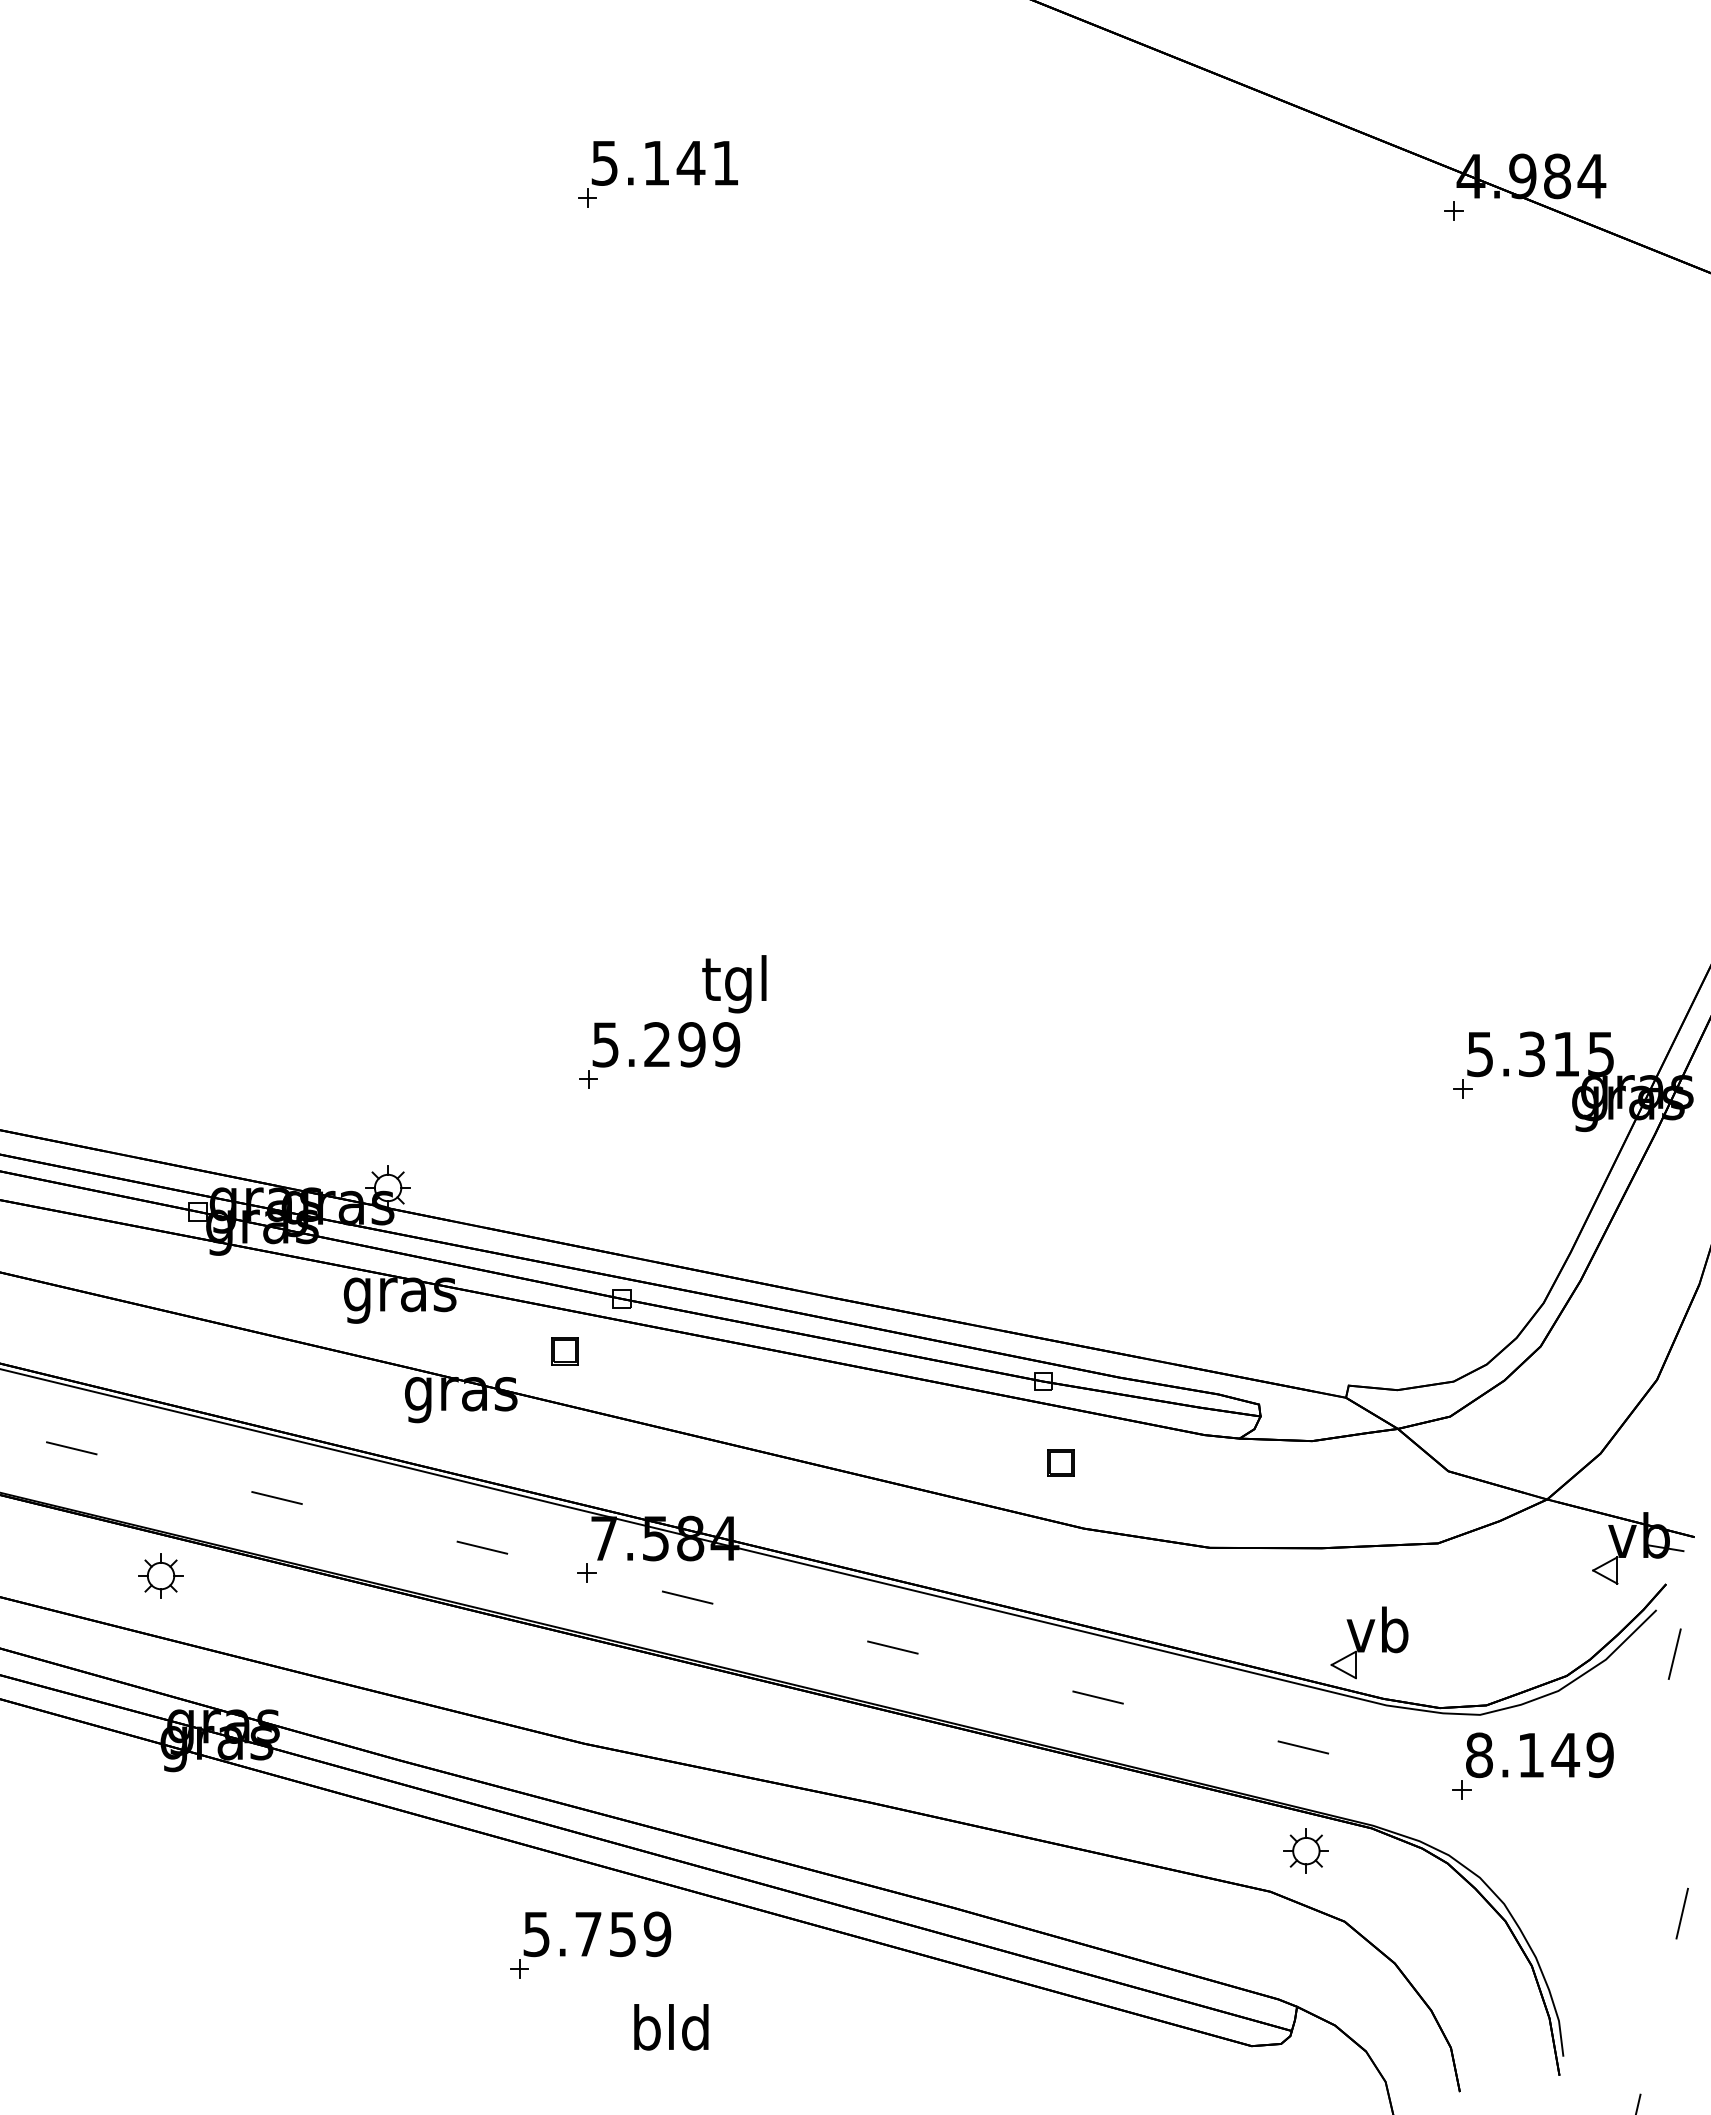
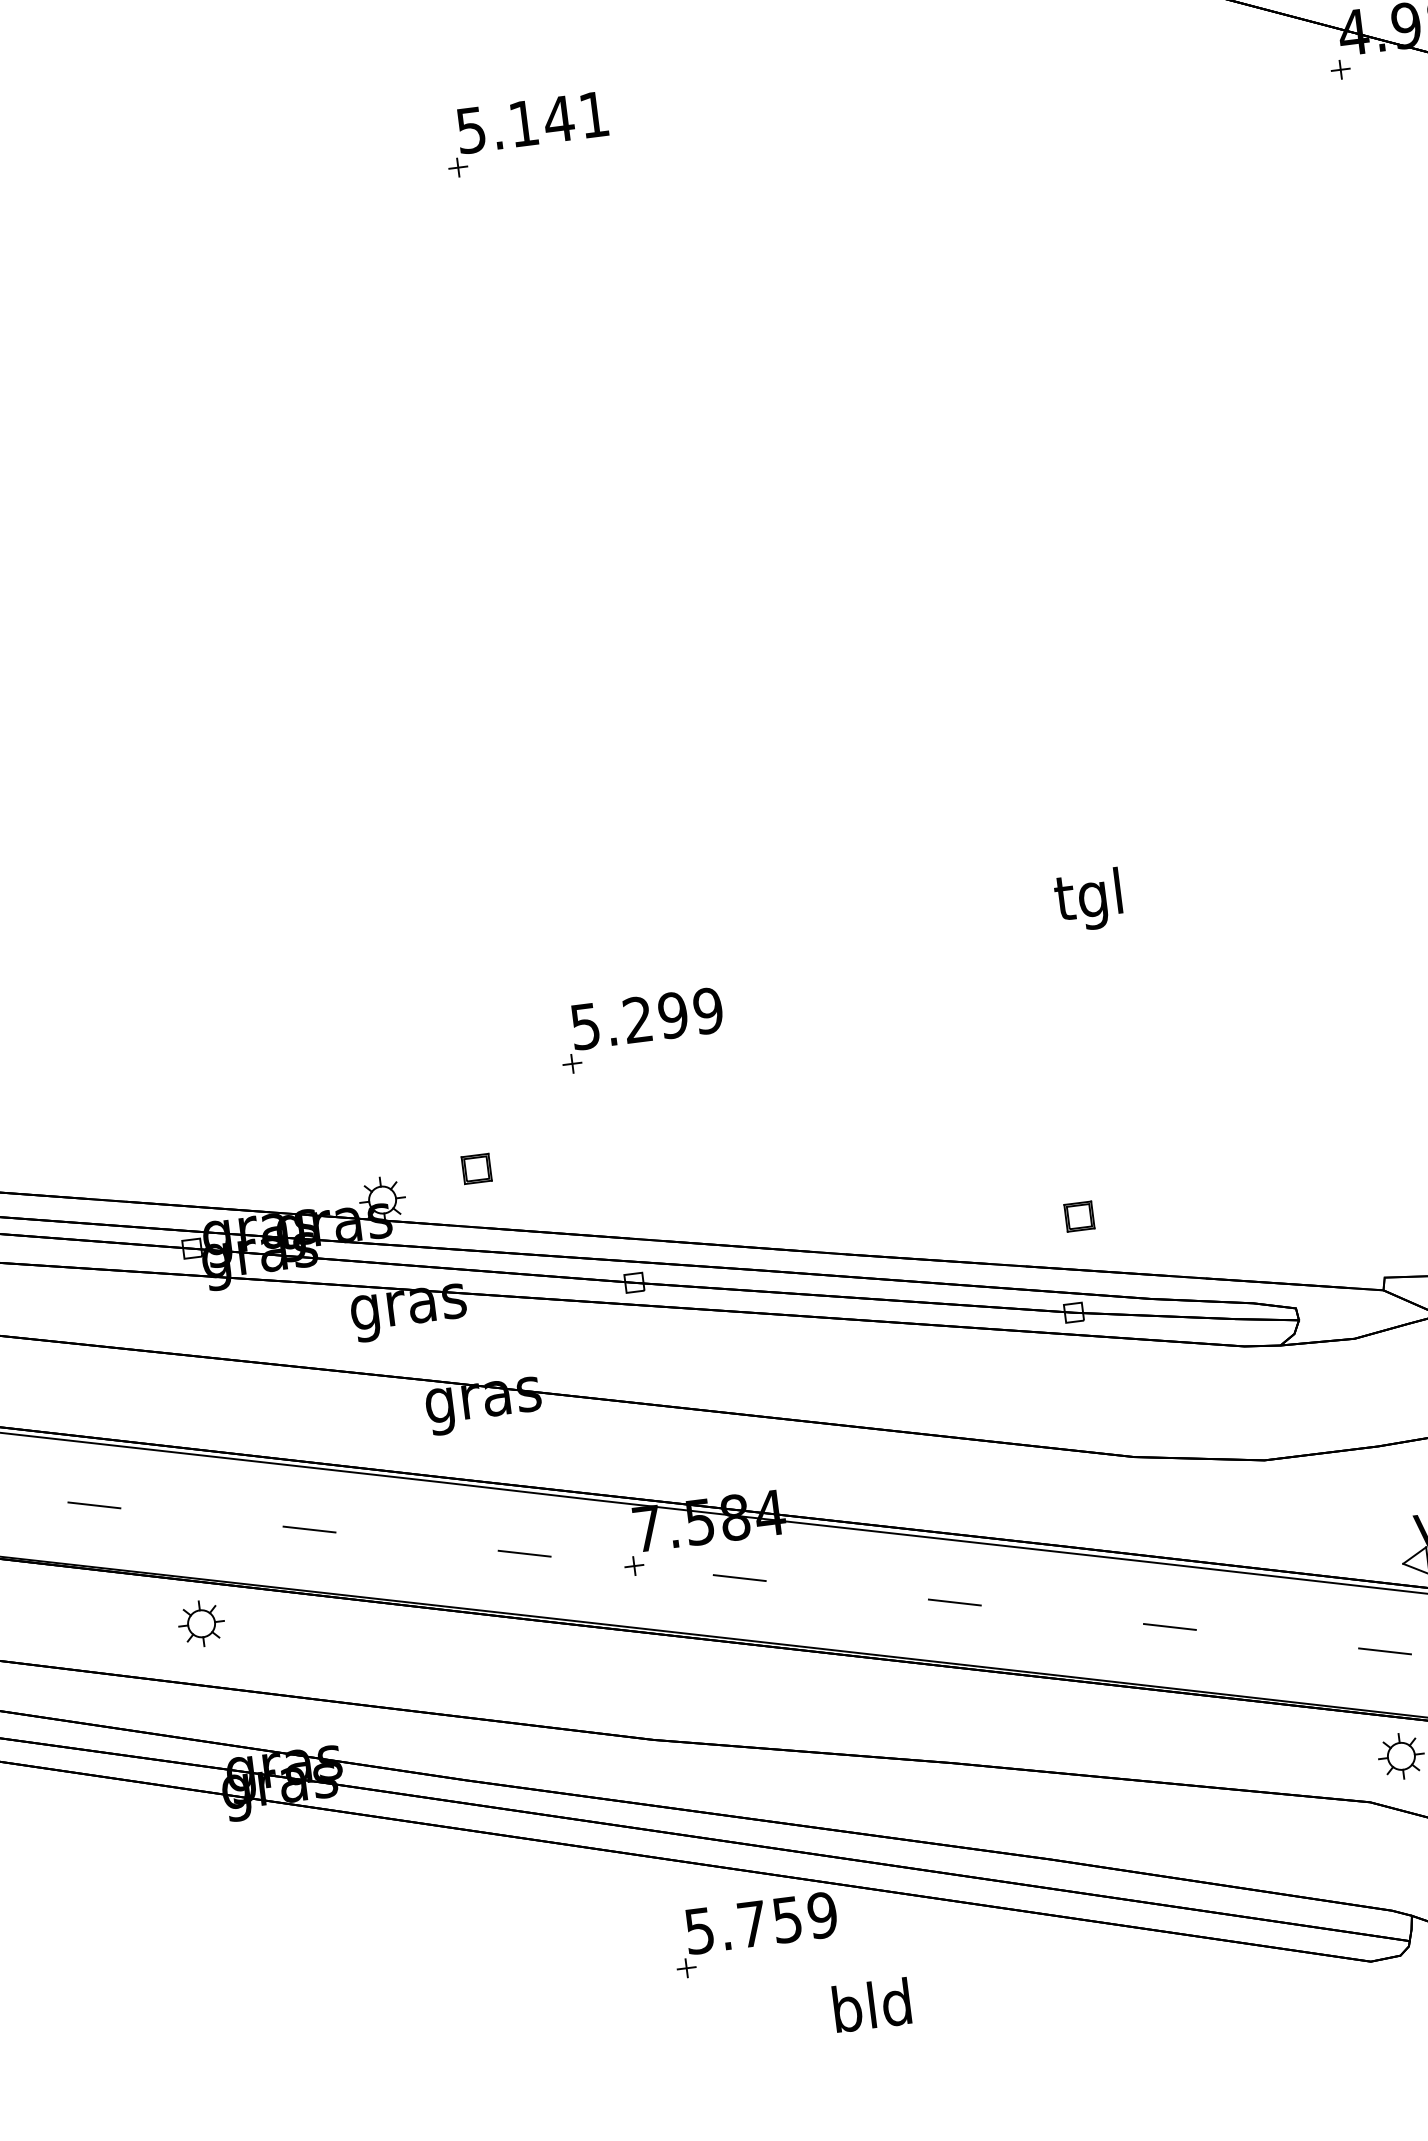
text: (734, 984) -> (1088, 900), moved
part: (564, 1351) -> (476, 1169), moved
part: (1060, 1462) -> (1079, 1215), moved
part: (590, 1944) -> (755, 1934), moved
text: (671, 2027) -> (872, 2005), moved

